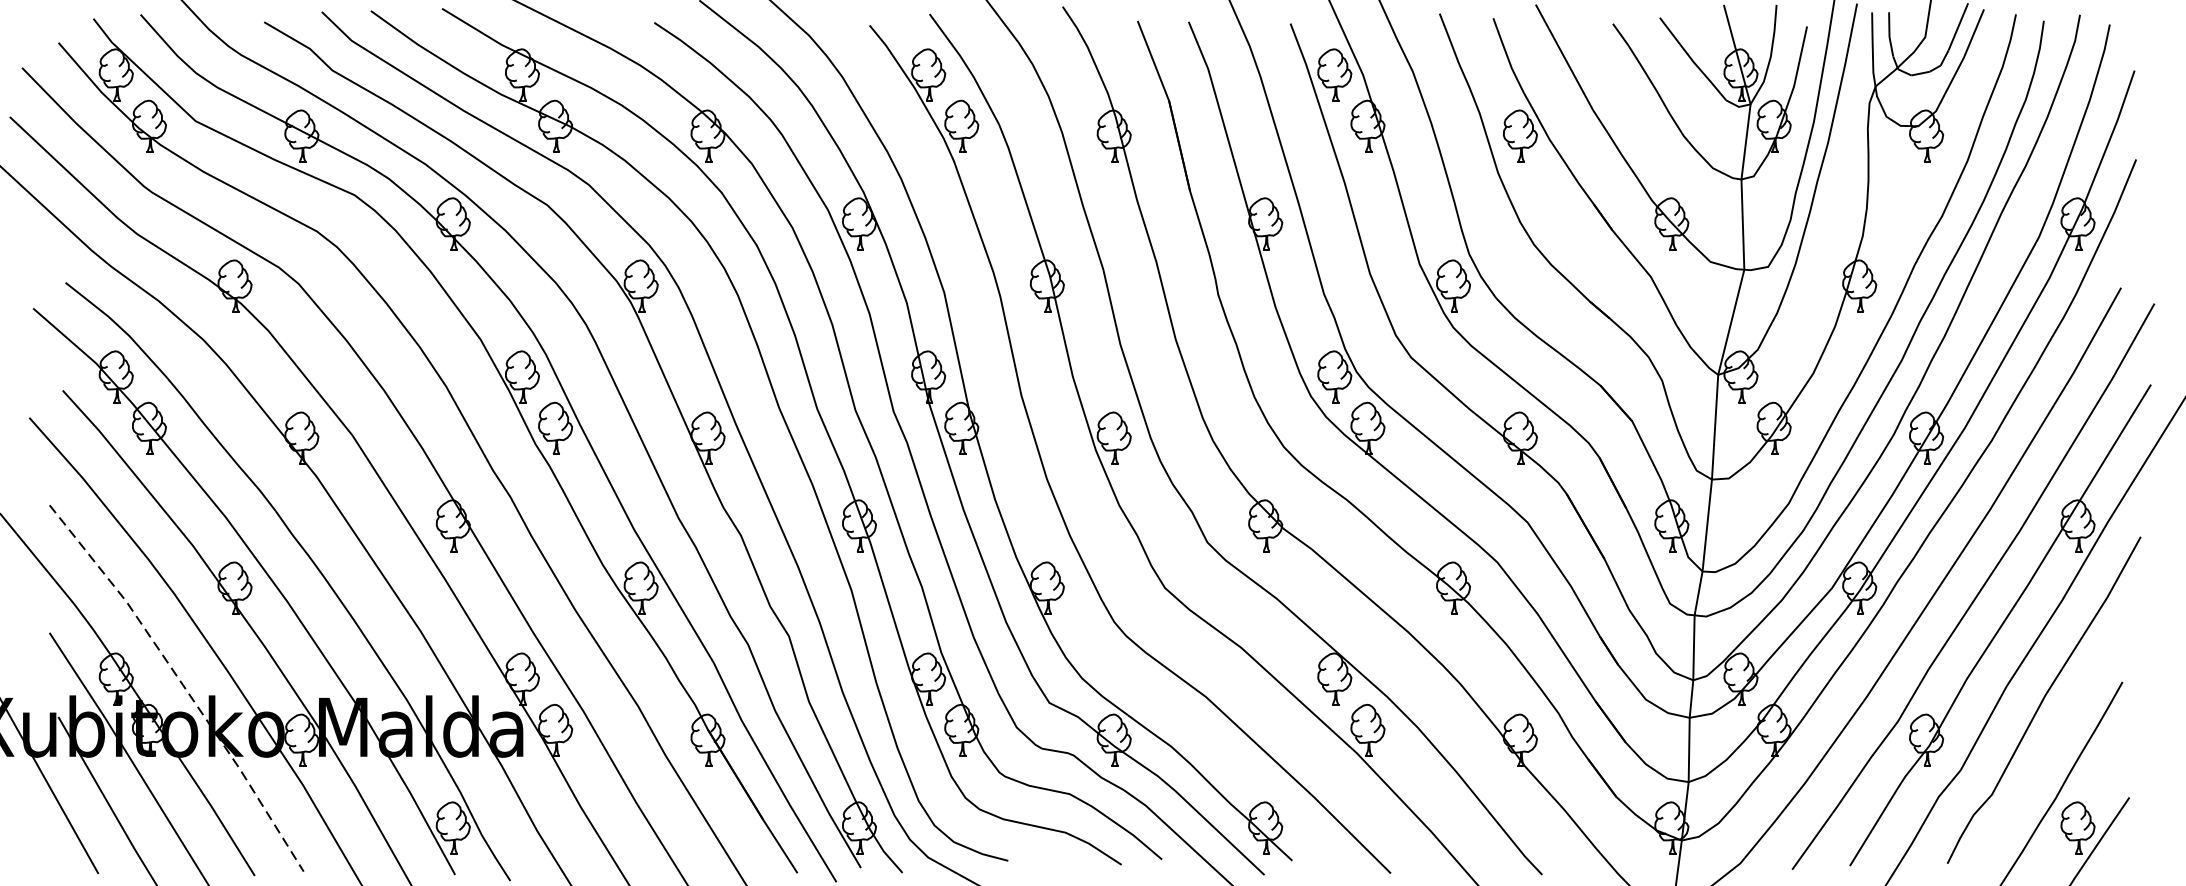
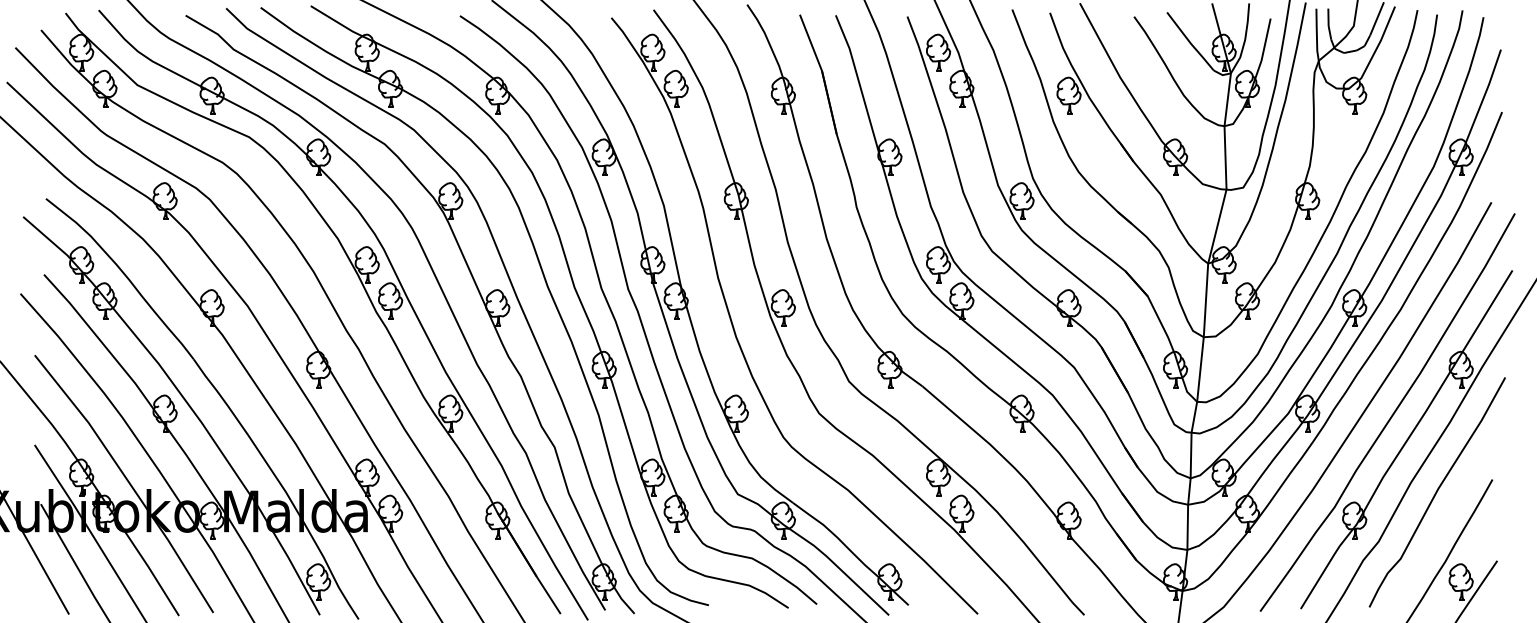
line: (182, 684) -> (128, 481), dashed -> solid

